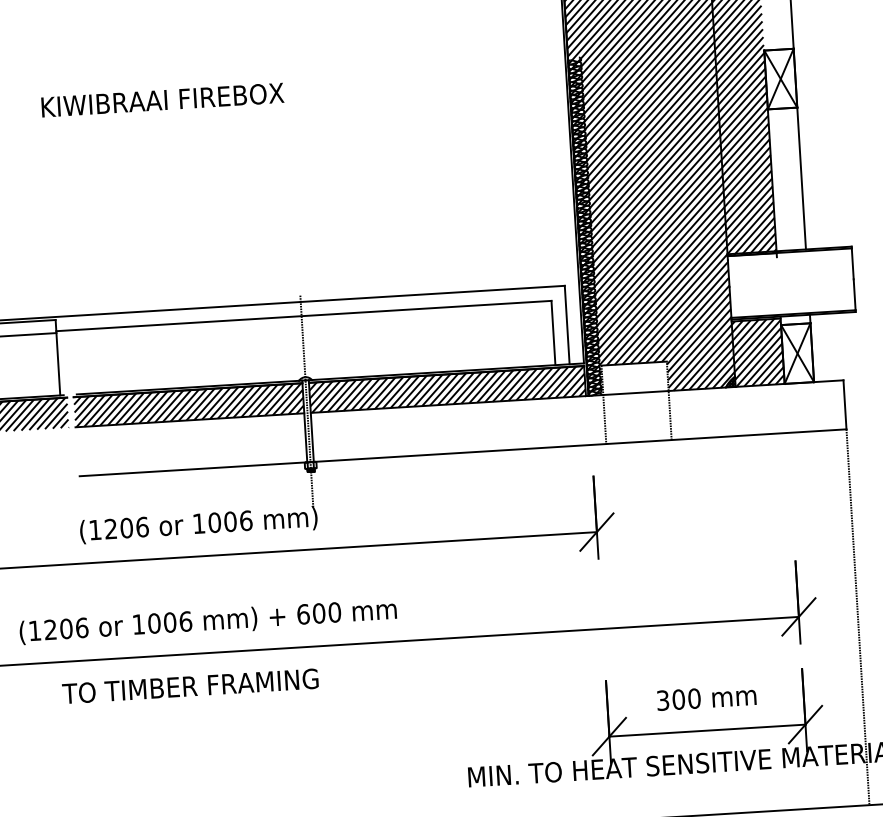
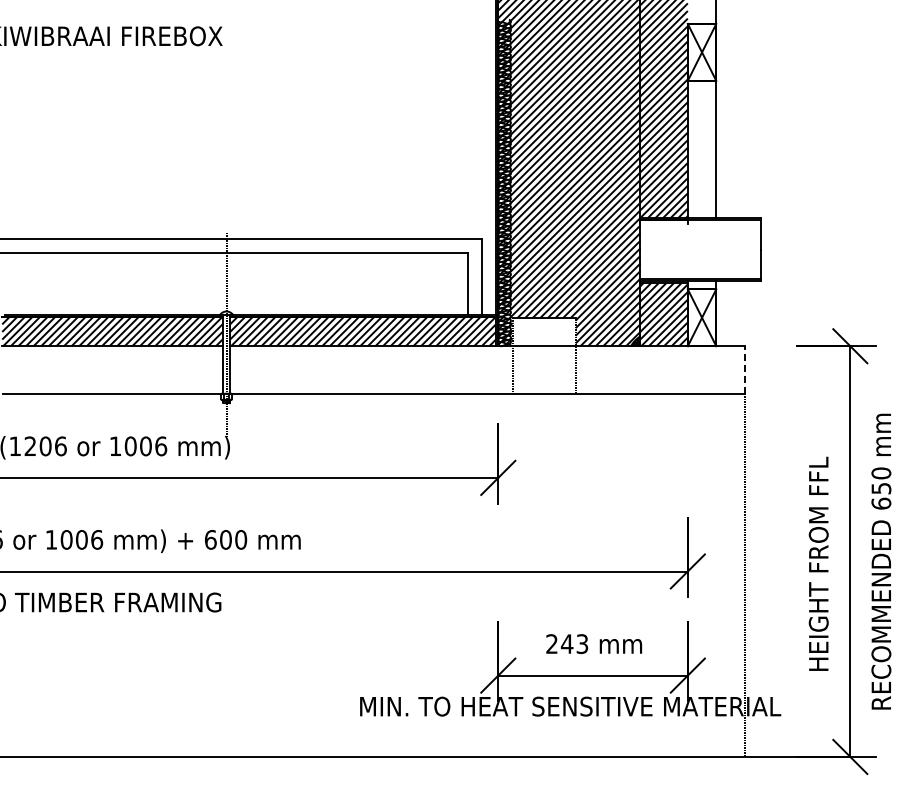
line: (844, 404) -> (744, 369), solid -> dashed
text: (679, 700) -> (567, 644), 300 -> 243

